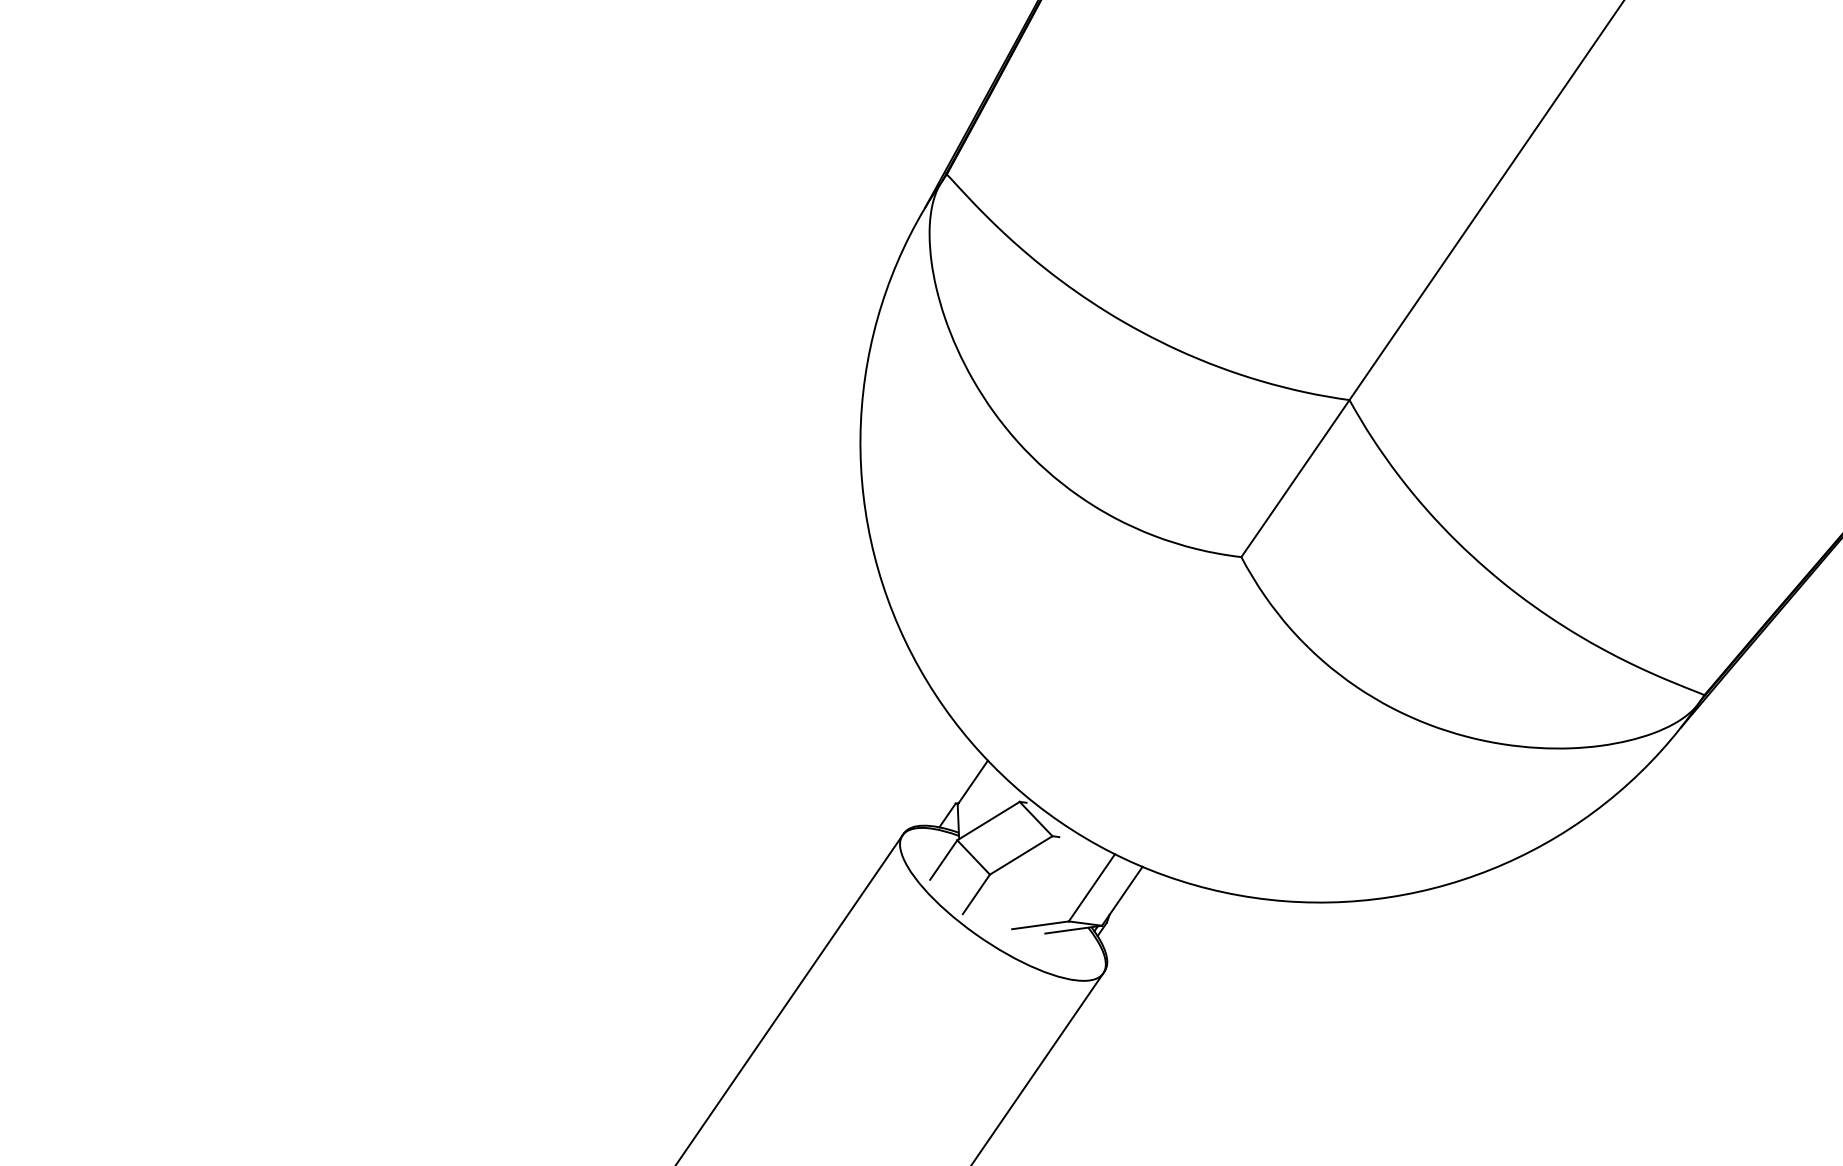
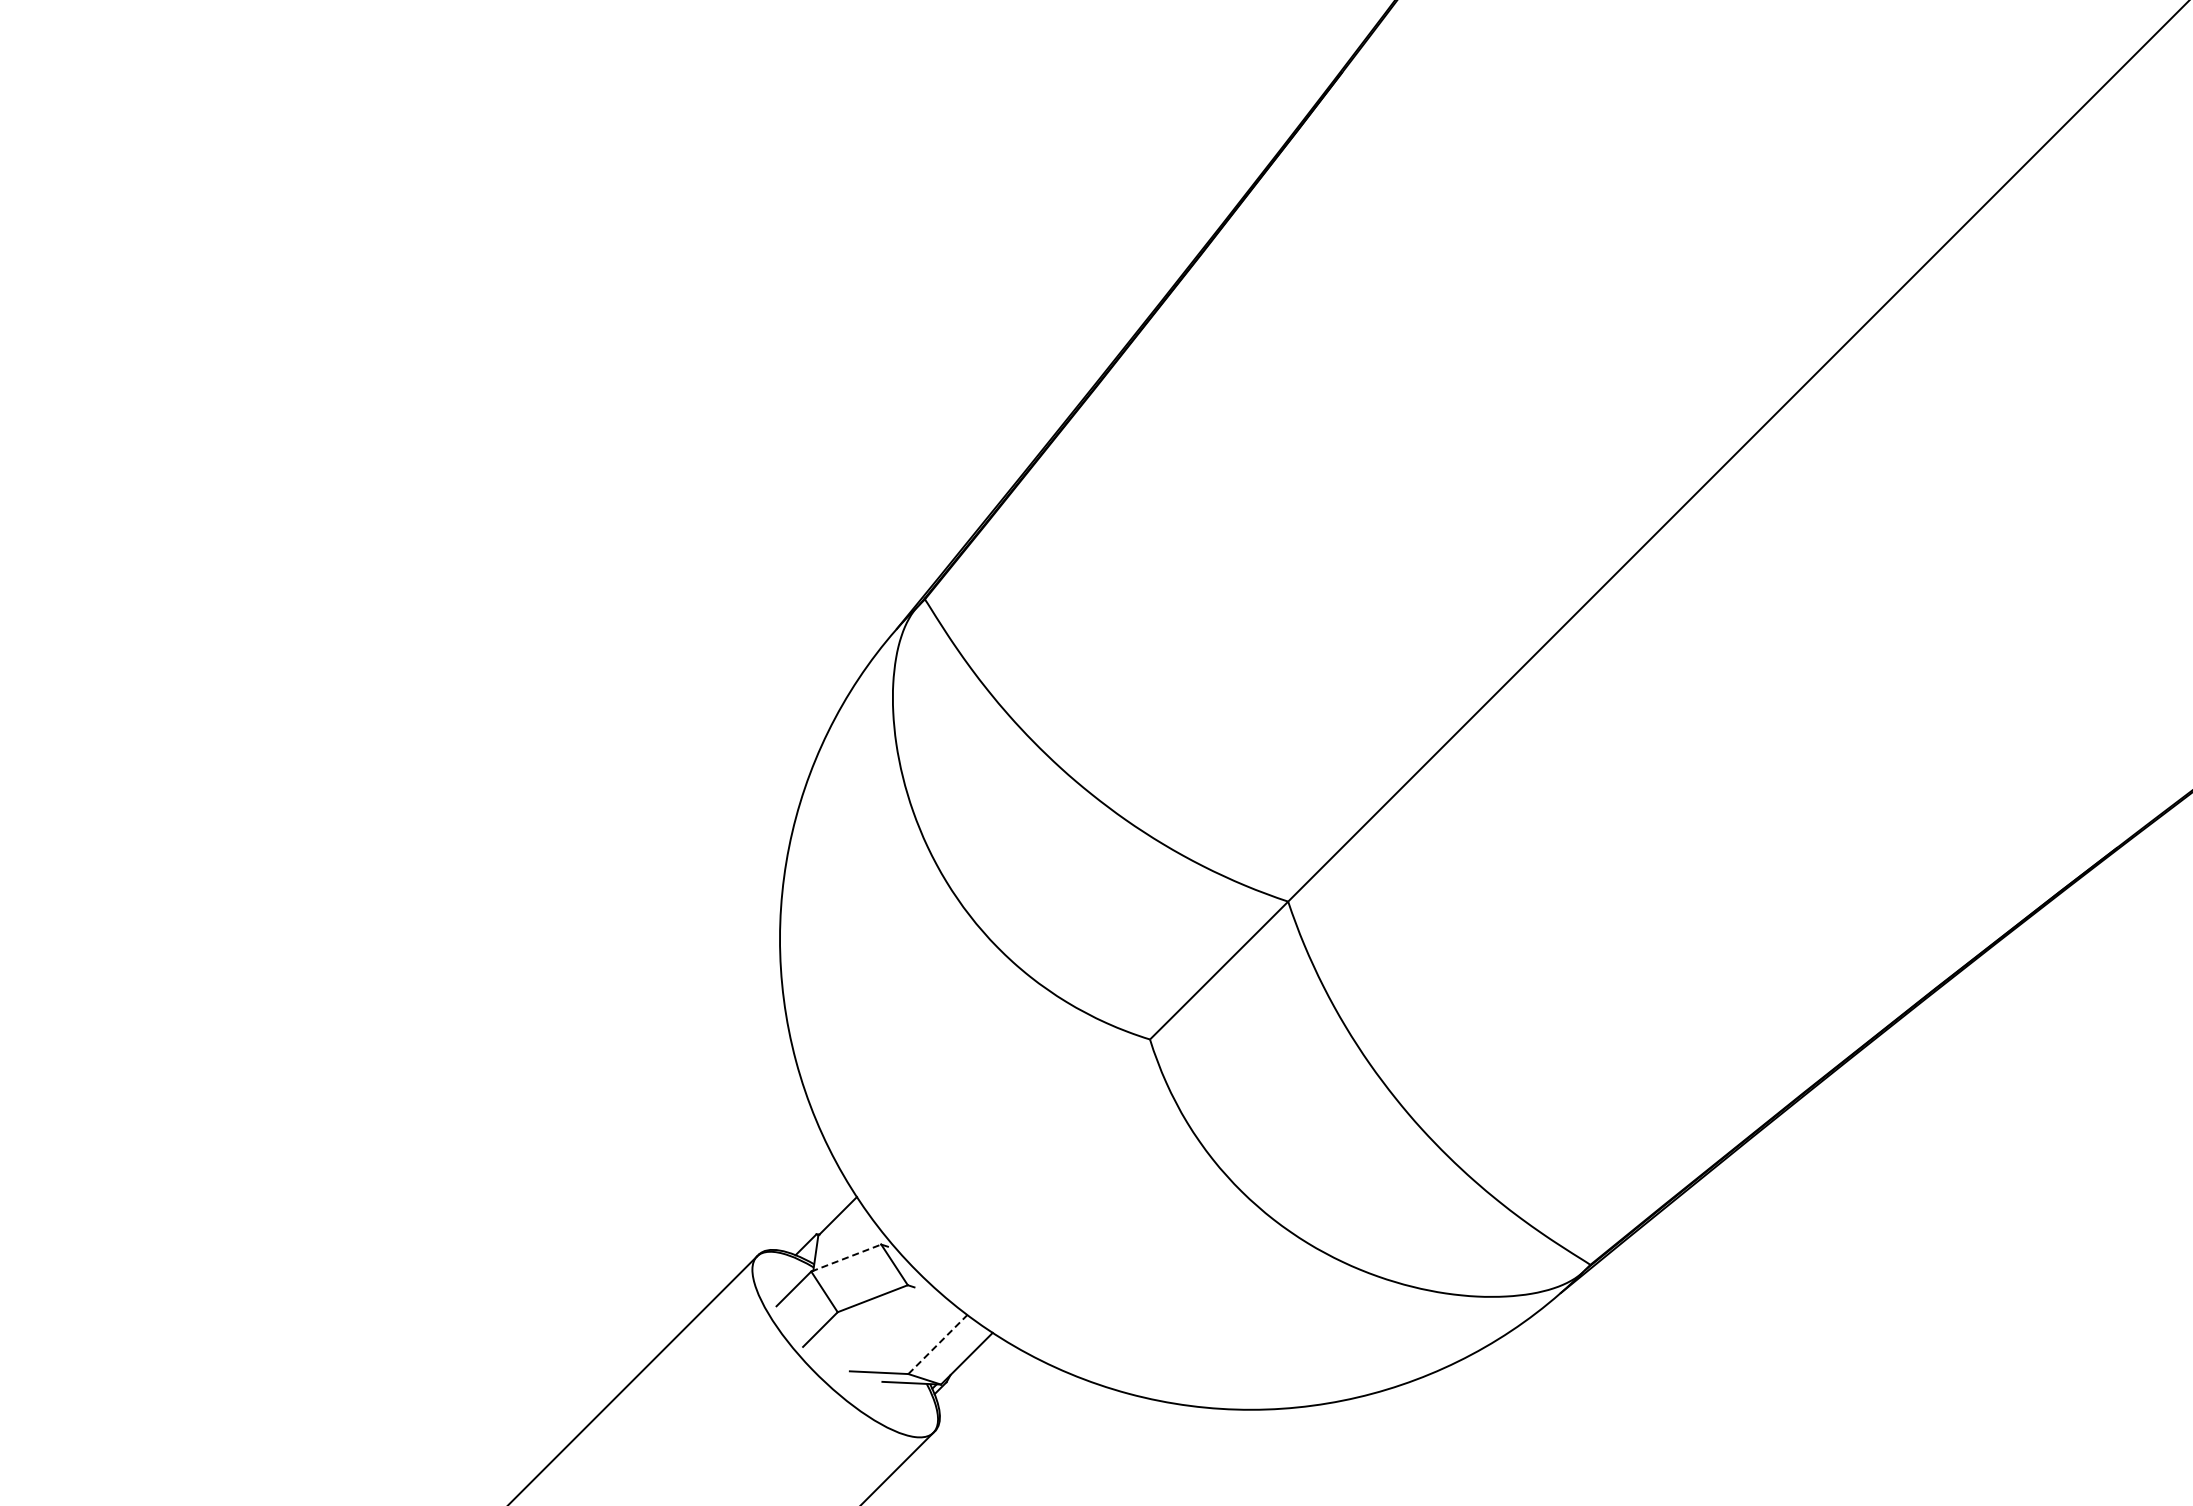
line: (988, 821) -> (846, 1258), solid -> dashed
line: (1091, 887) -> (937, 1344), solid -> dashed

